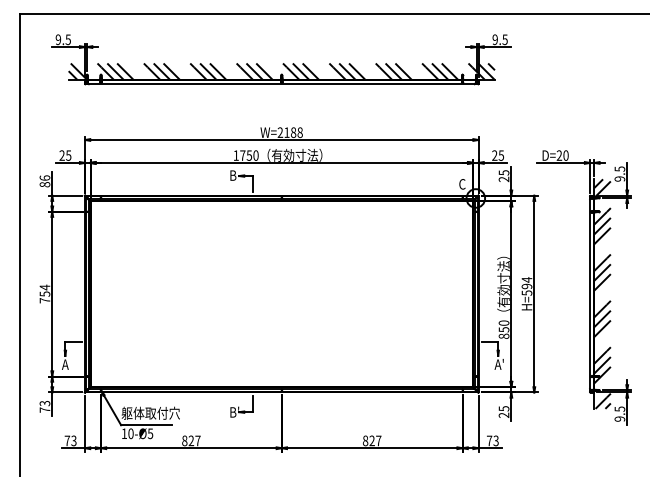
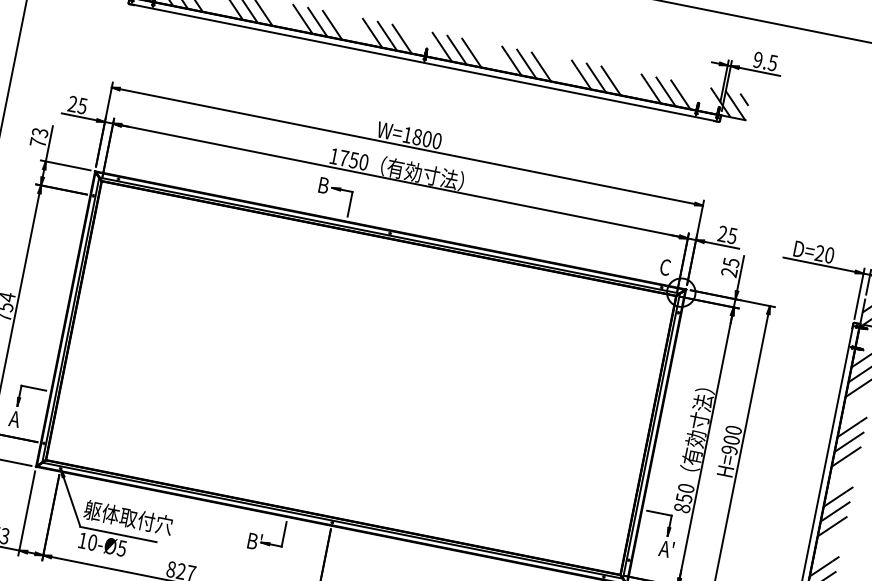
text: (289, 132) -> (421, 137), W=2188 -> W=1800
text: (44, 181) -> (38, 137), 86 -> 73
text: (526, 286) -> (730, 440), H=594 -> H=900

